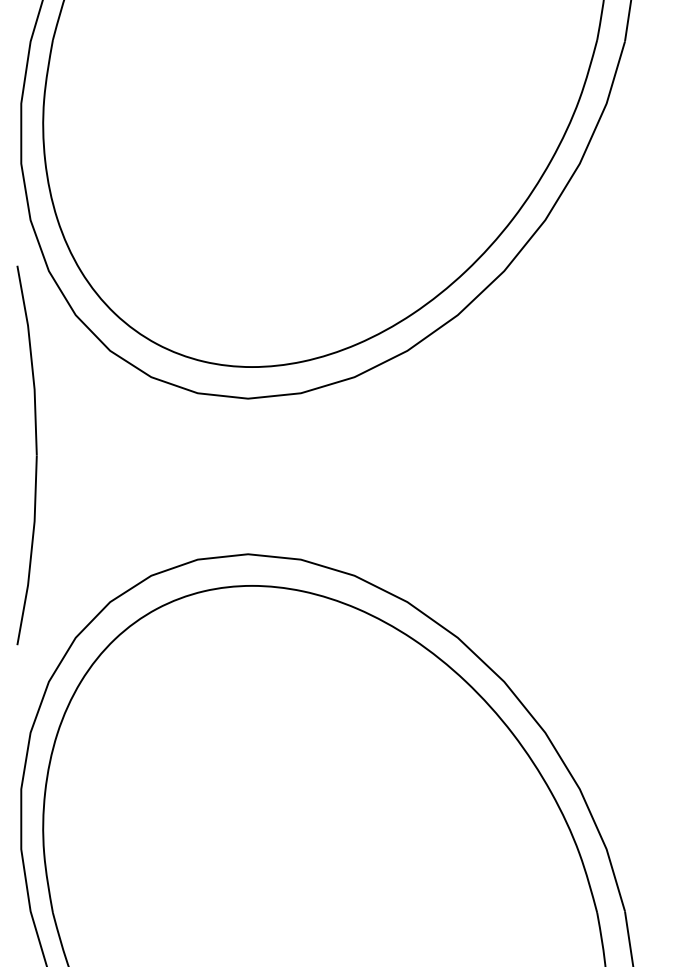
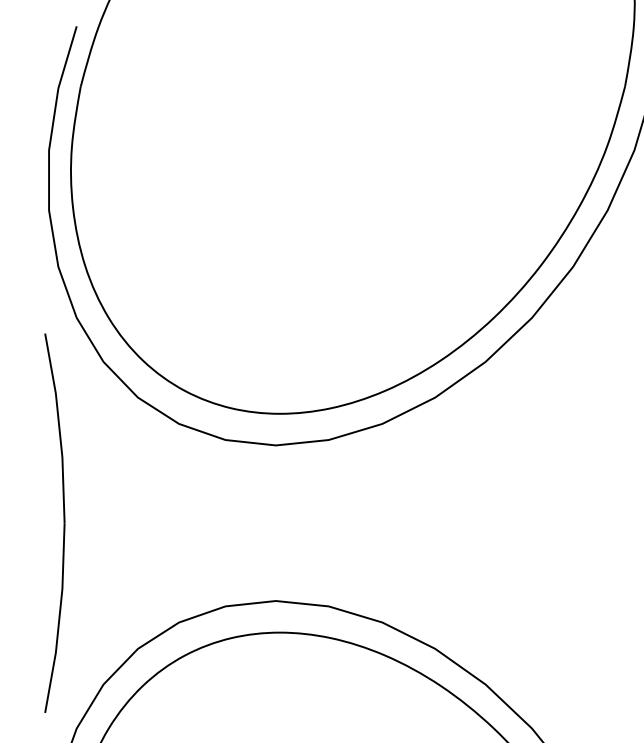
part: (35, 455) -> (63, 523), moved

